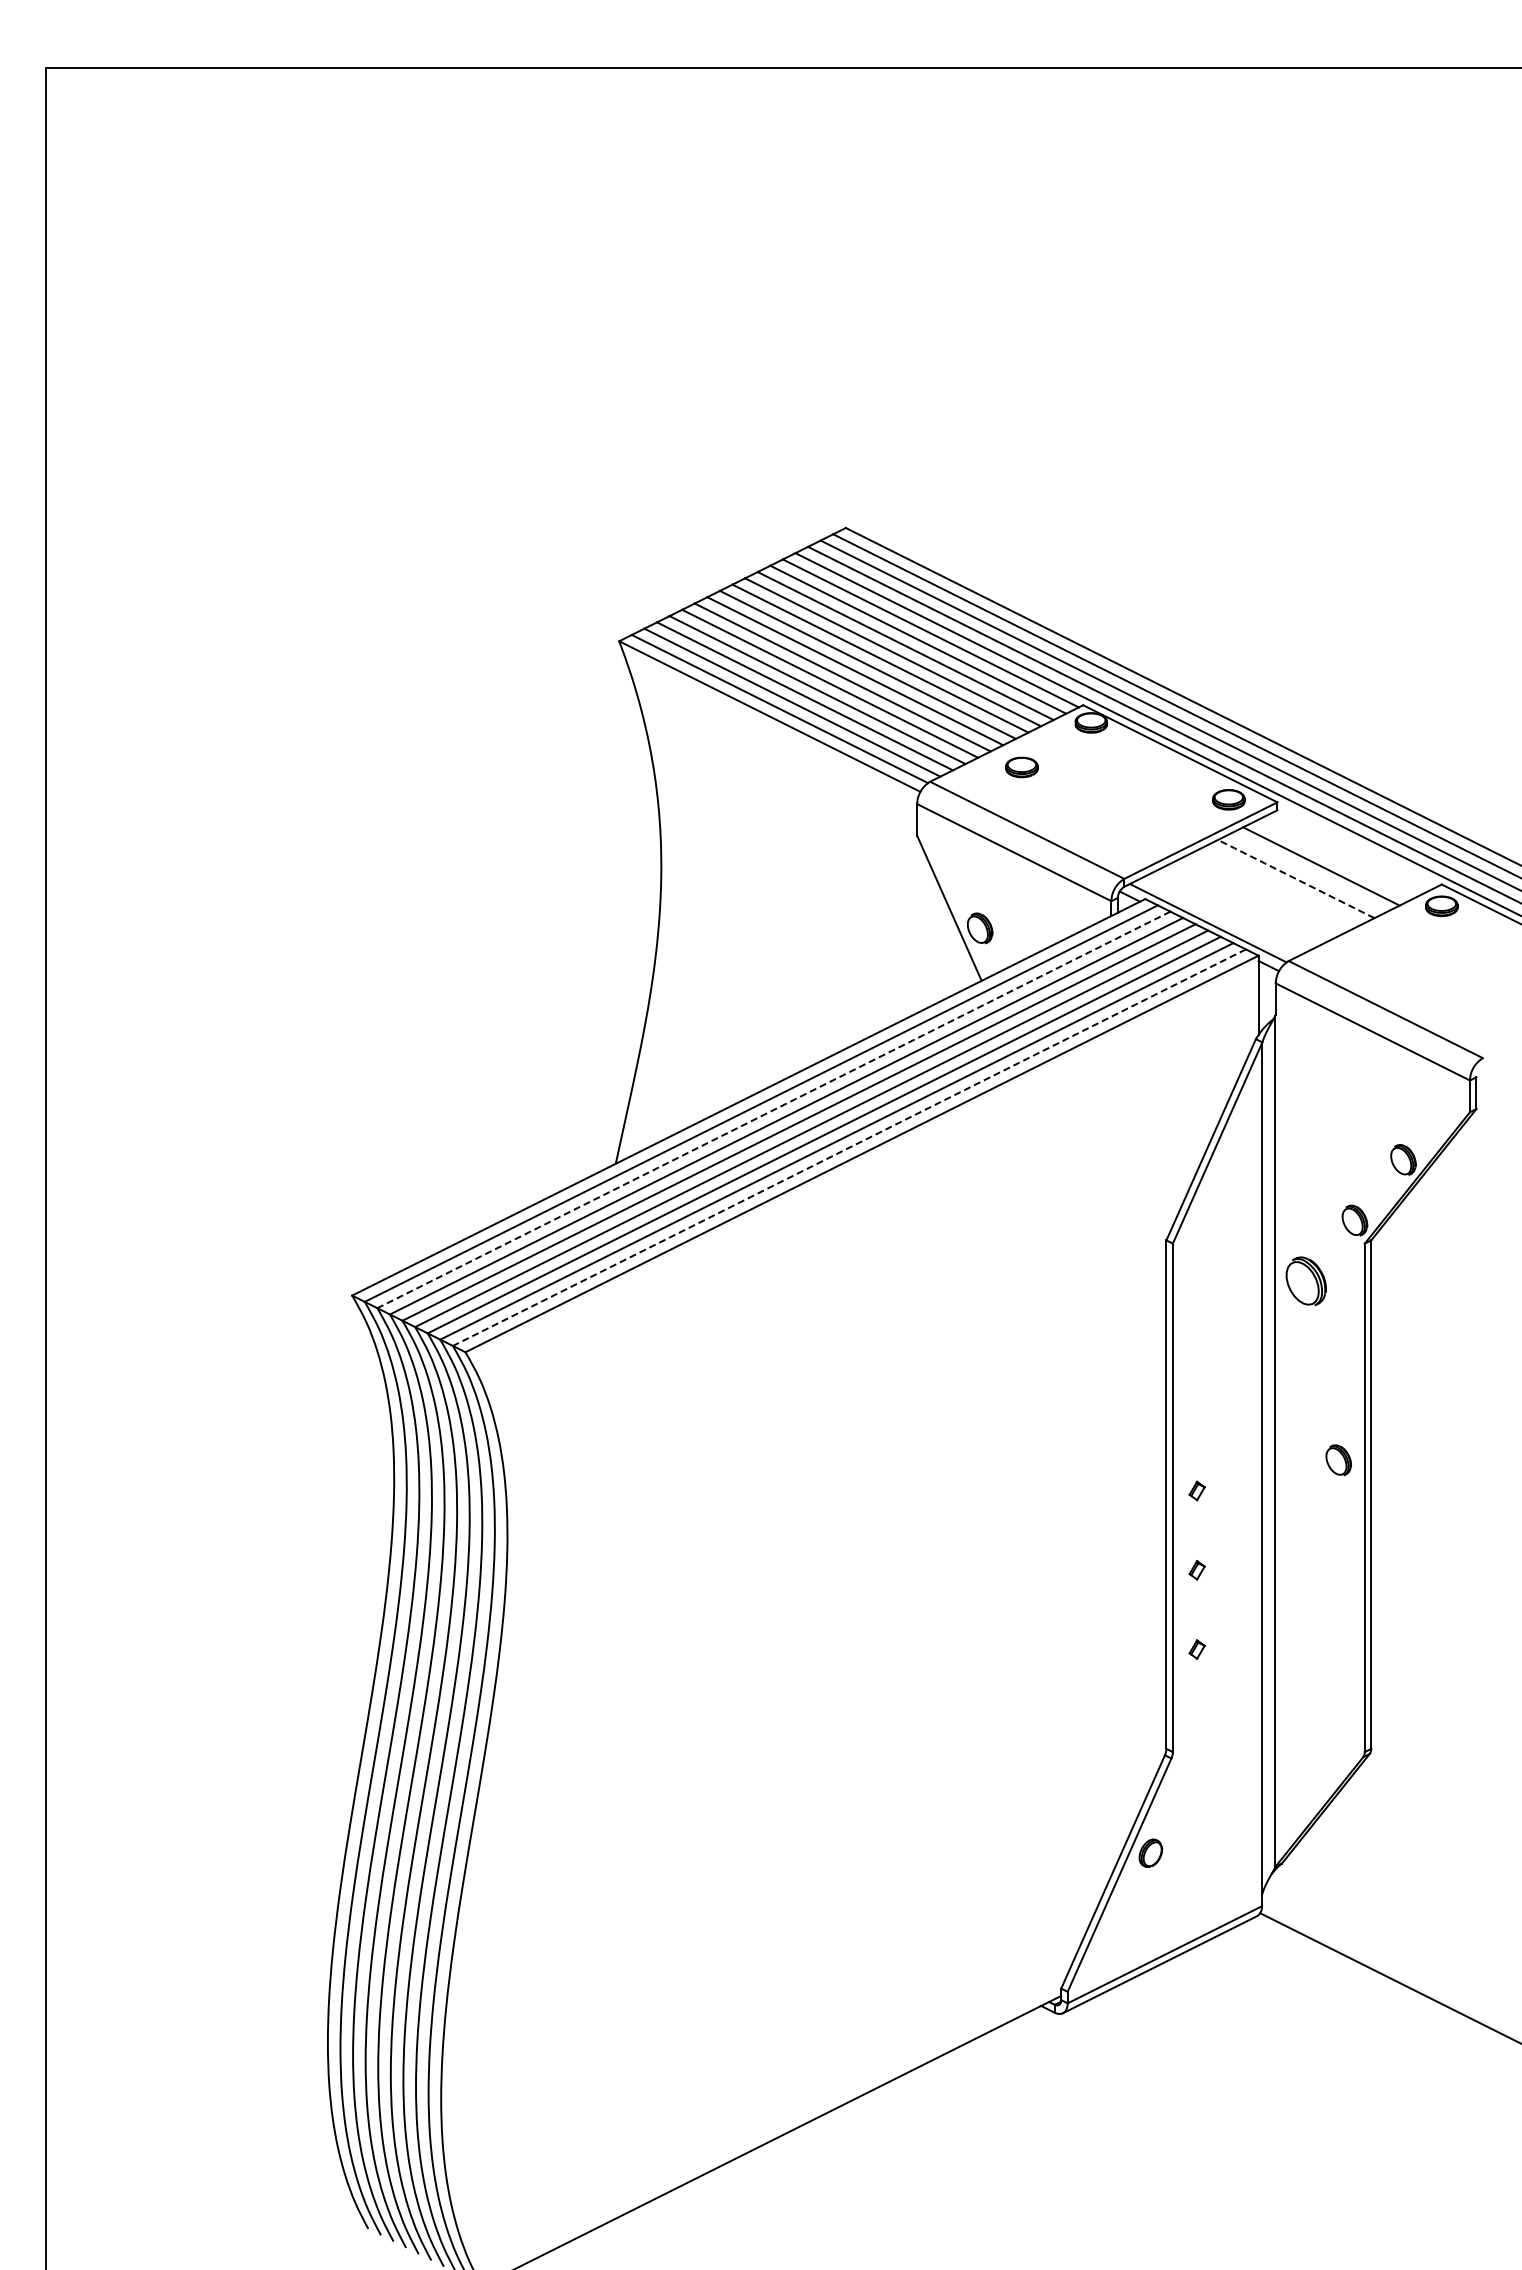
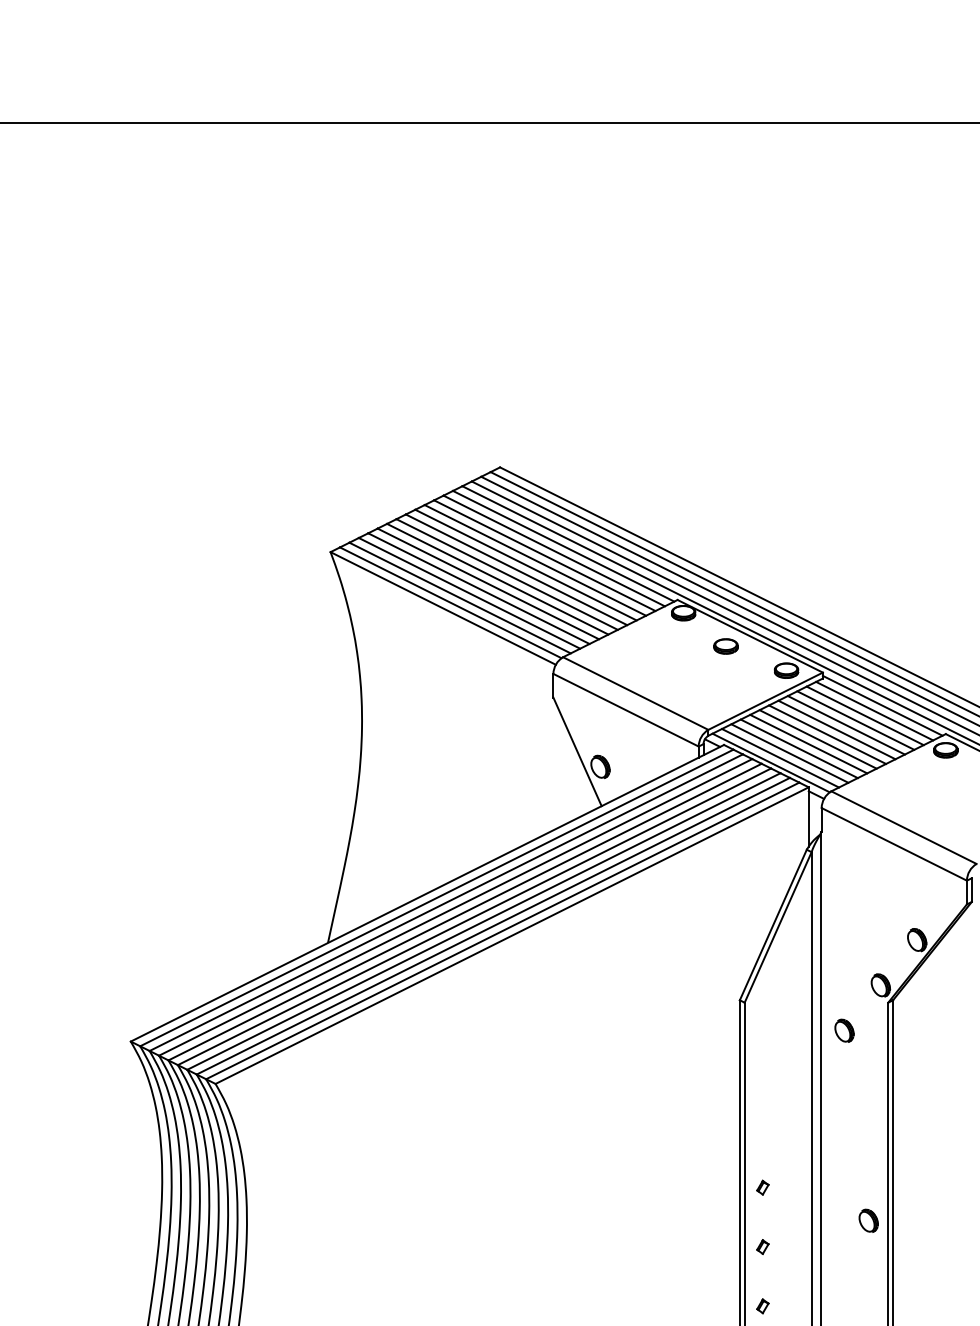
part: (1021, 767) -> (725, 646), moved
line: (1357, 846) -> (882, 705), added
line: (1346, 853) -> (874, 710), added
line: (1333, 860) -> (864, 716), added
line: (1308, 872) -> (846, 725), added
line: (1295, 878) -> (836, 729), dashed -> solid
line: (1283, 885) -> (827, 734), added
line: (1270, 891) -> (817, 739), added
line: (1258, 897) -> (808, 743), added
line: (1245, 904) -> (799, 749), added
line: (1233, 910) -> (790, 753), added
line: (1220, 916) -> (780, 758), added
line: (773, 1110) -> (445, 903), dashed -> solid
line: (849, 1147) -> (502, 930), dashed -> solid
part: (1306, 1280) -> (844, 1030), size x0.62
part: (1338, 1460) -> (868, 1221), moved

